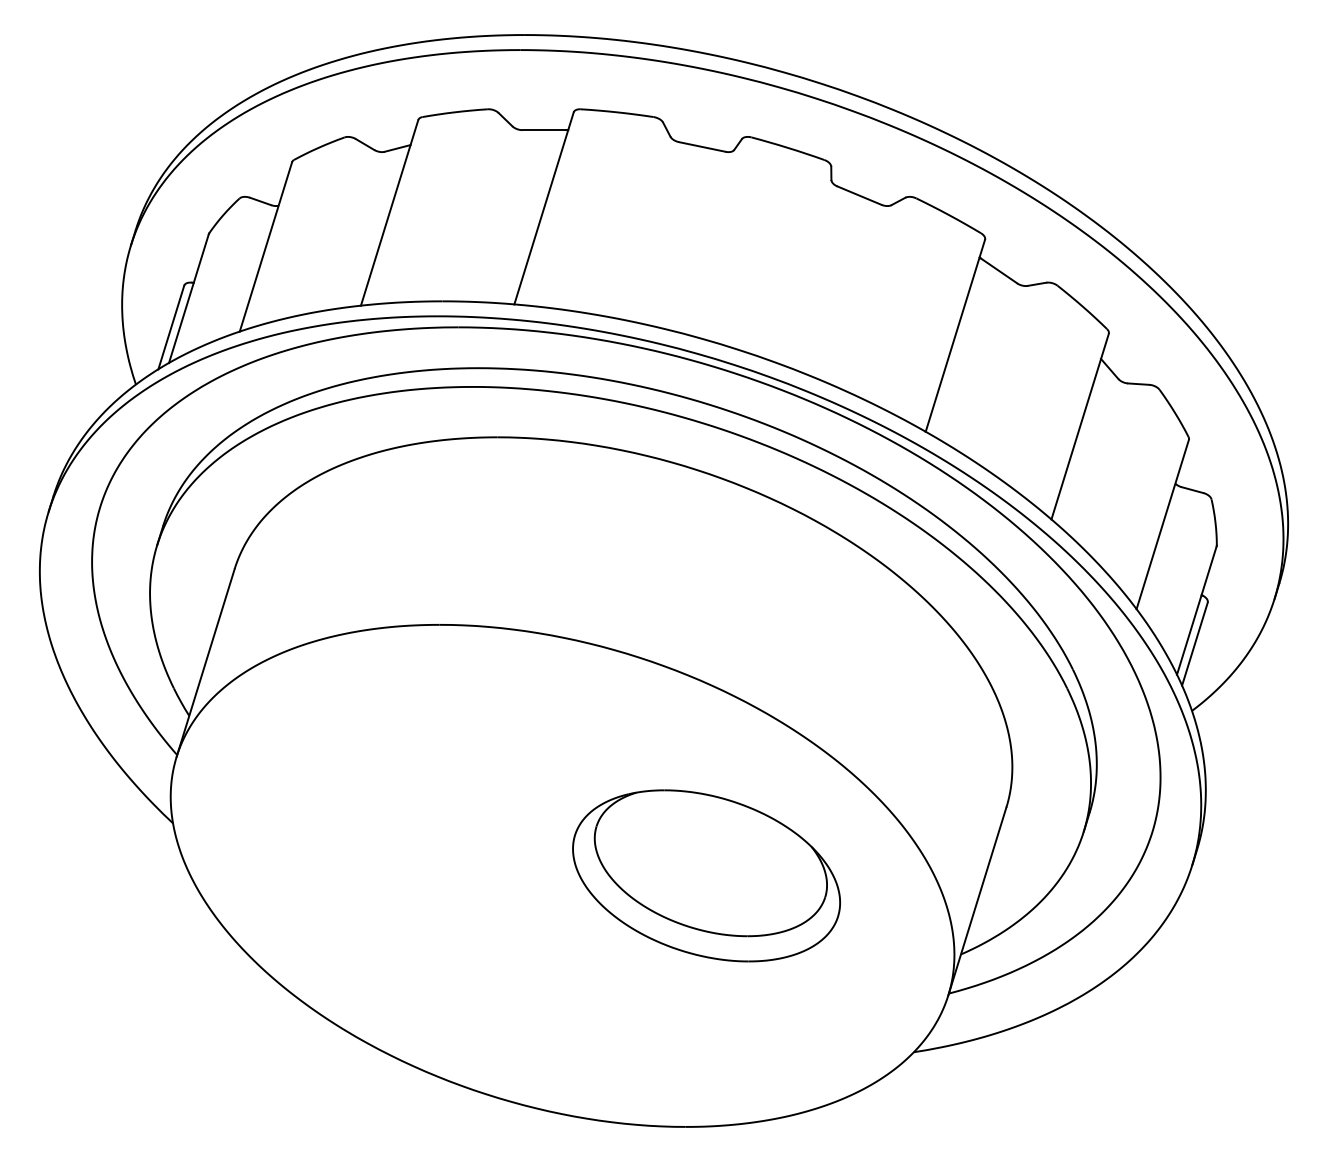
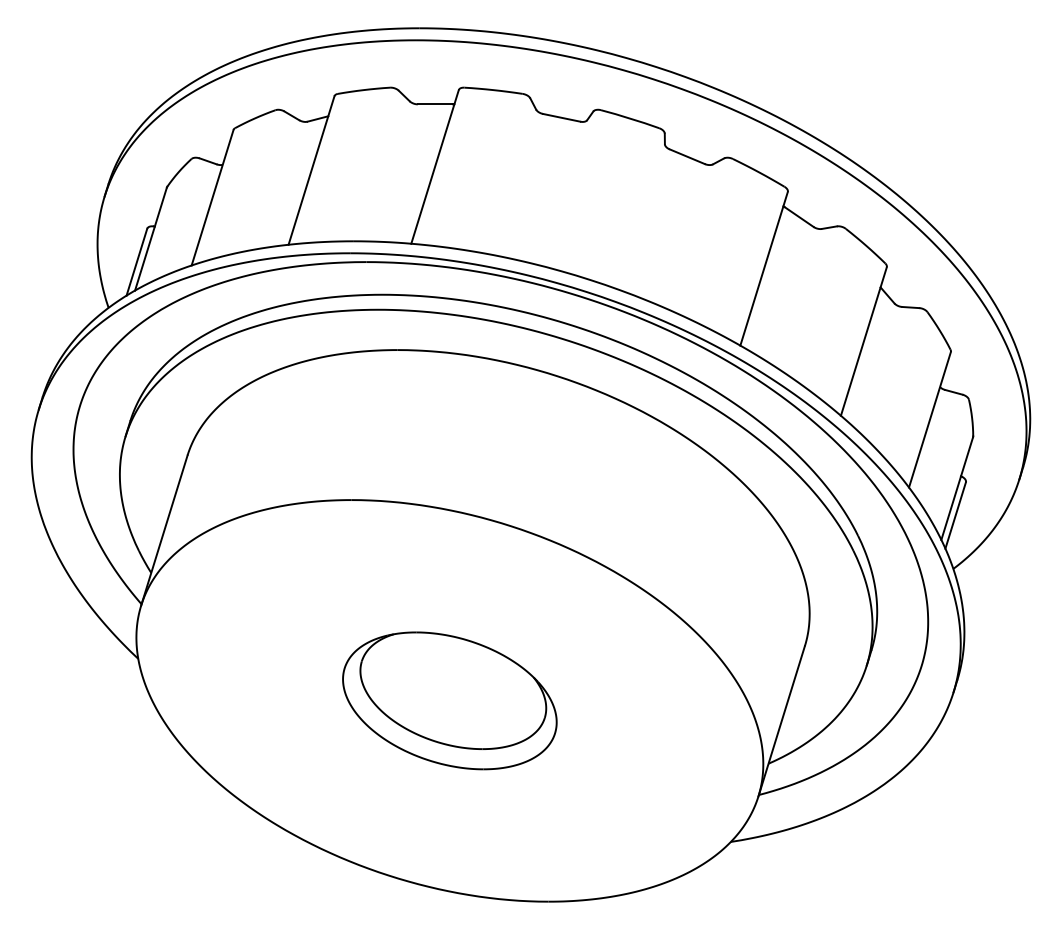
part: (706, 875) -> (449, 700), moved

